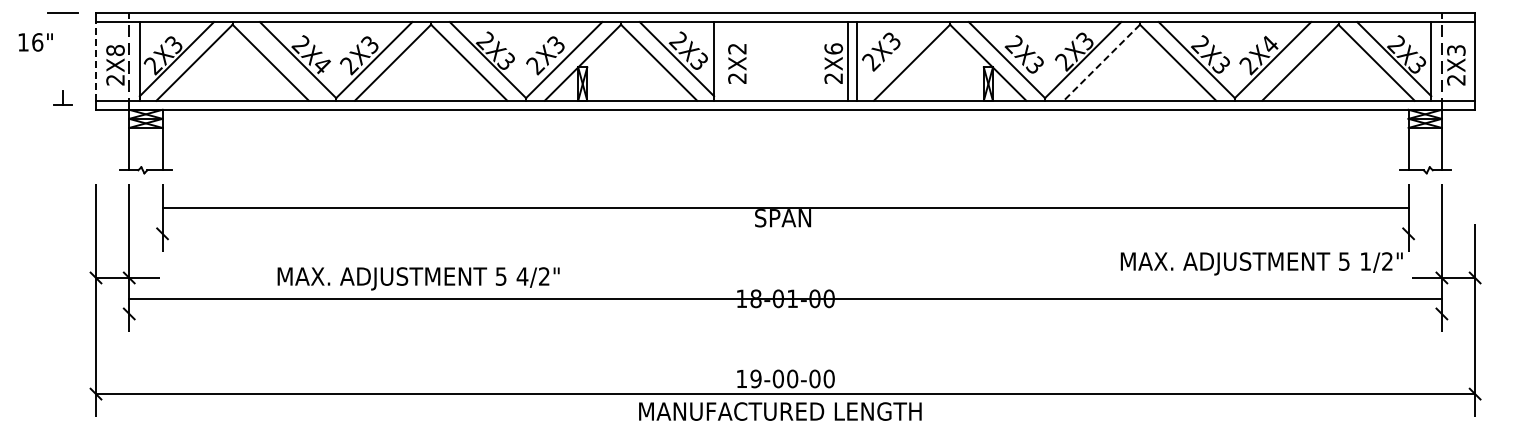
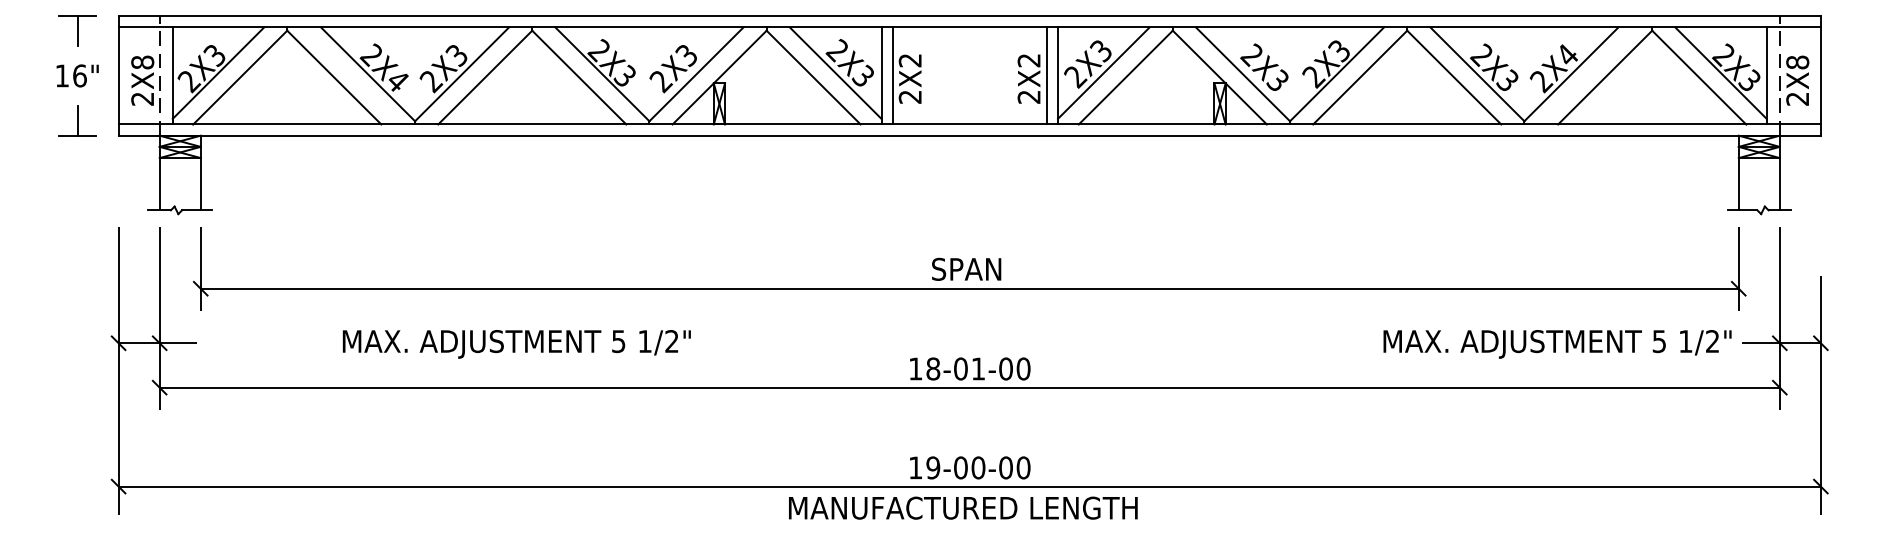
line: (62, 25) -> (77, 31), added
text: (35, 42) -> (77, 76), moved
text: (833, 48) -> (1028, 60), 2X6 -> 2X2
text: (1456, 50) -> (1797, 62), 2X3 -> 2X8
line: (894, 59) -> (1104, 73), added
line: (96, 60) -> (119, 74), dashed -> solid
line: (723, 61) -> (893, 76), added
line: (1101, 62) -> (1359, 77), dashed -> solid
part: (62, 97) -> (77, 120), size x1.67
line: (785, 207) -> (969, 288), moved
text: (1261, 263) -> (1557, 343), moved
text: (522, 276) -> (645, 341), 4/2" -> 1/2"
line: (785, 298) -> (969, 387), moved

